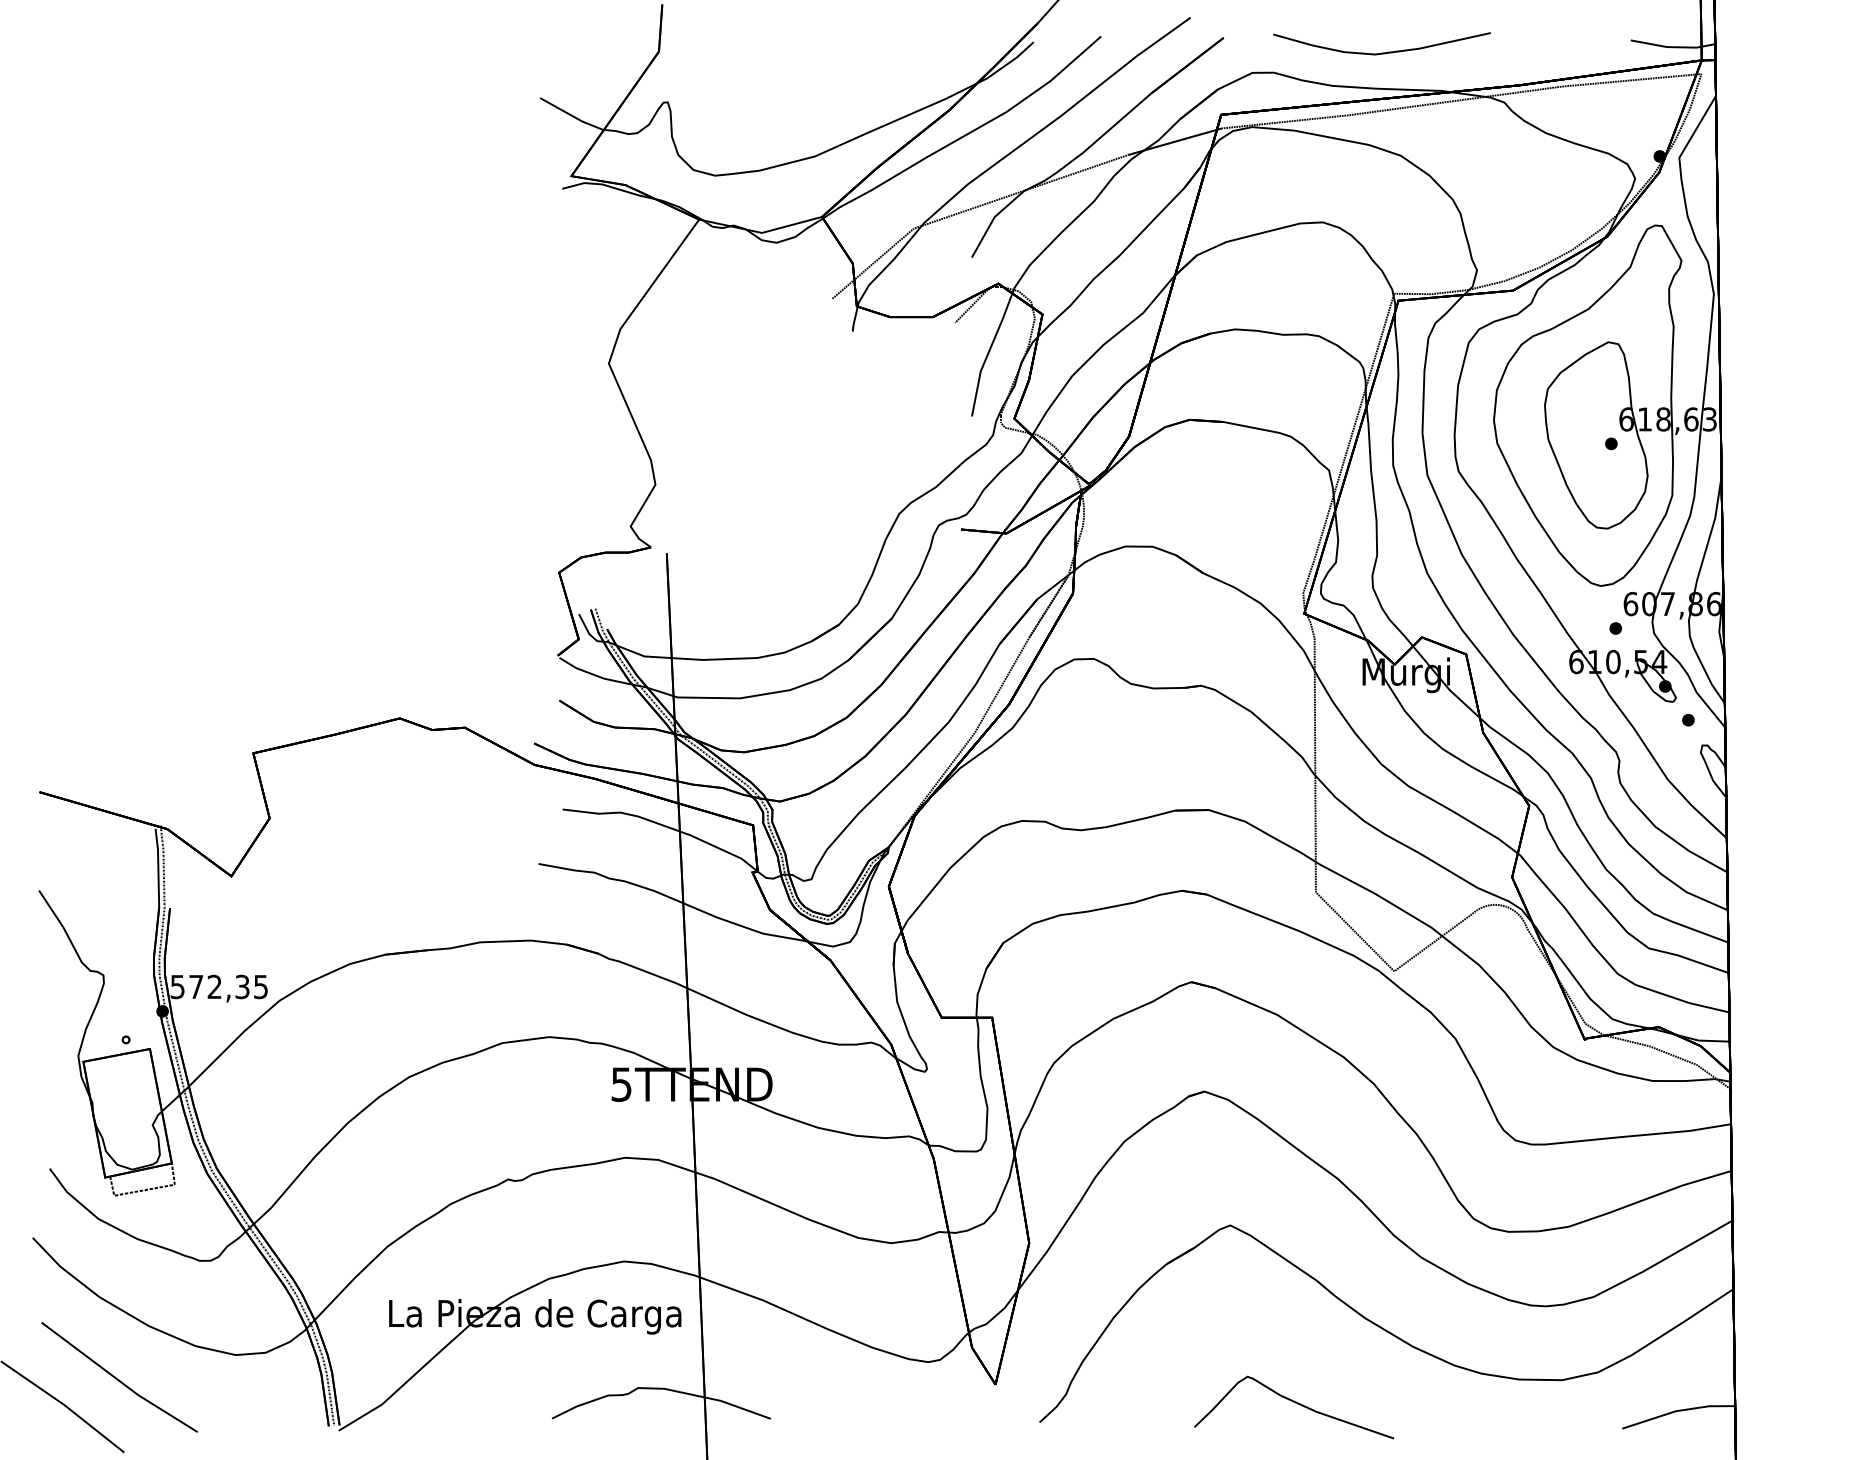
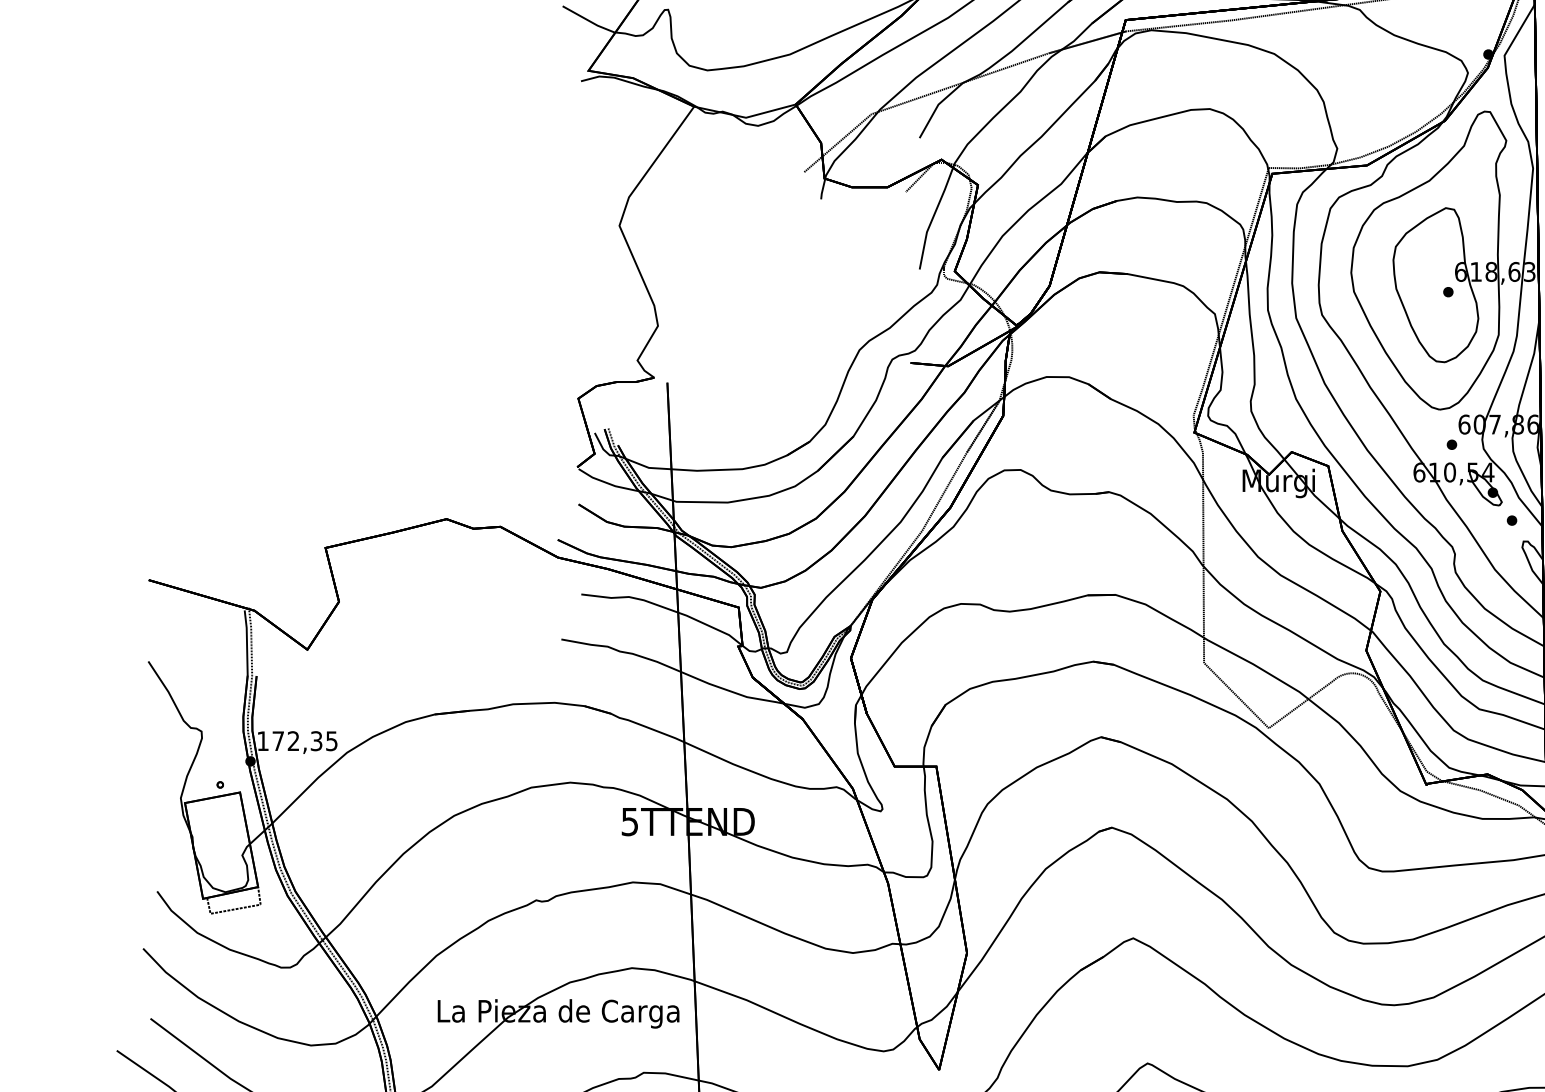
text: (177, 987) -> (262, 741), 572,35 -> 172,35

